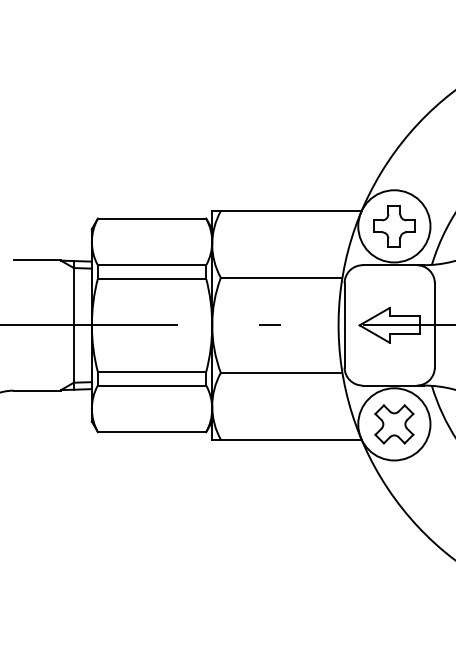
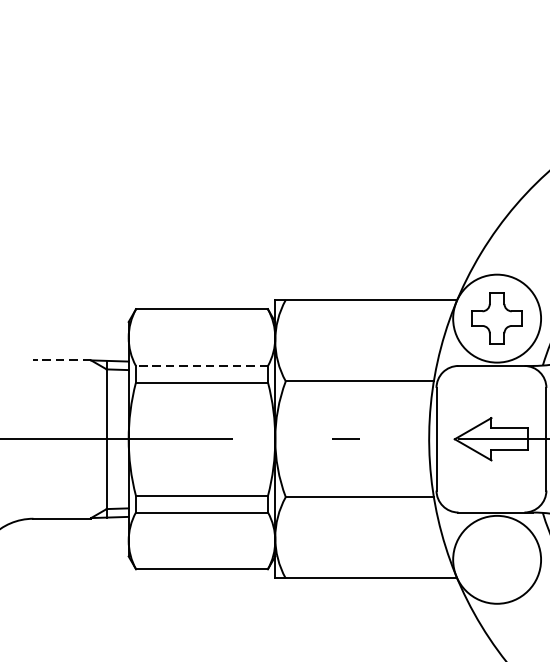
line: (37, 260) -> (62, 360), solid -> dashed
line: (151, 265) -> (201, 366), solid -> dashed
part: (394, 424) -> (497, 559), removed

